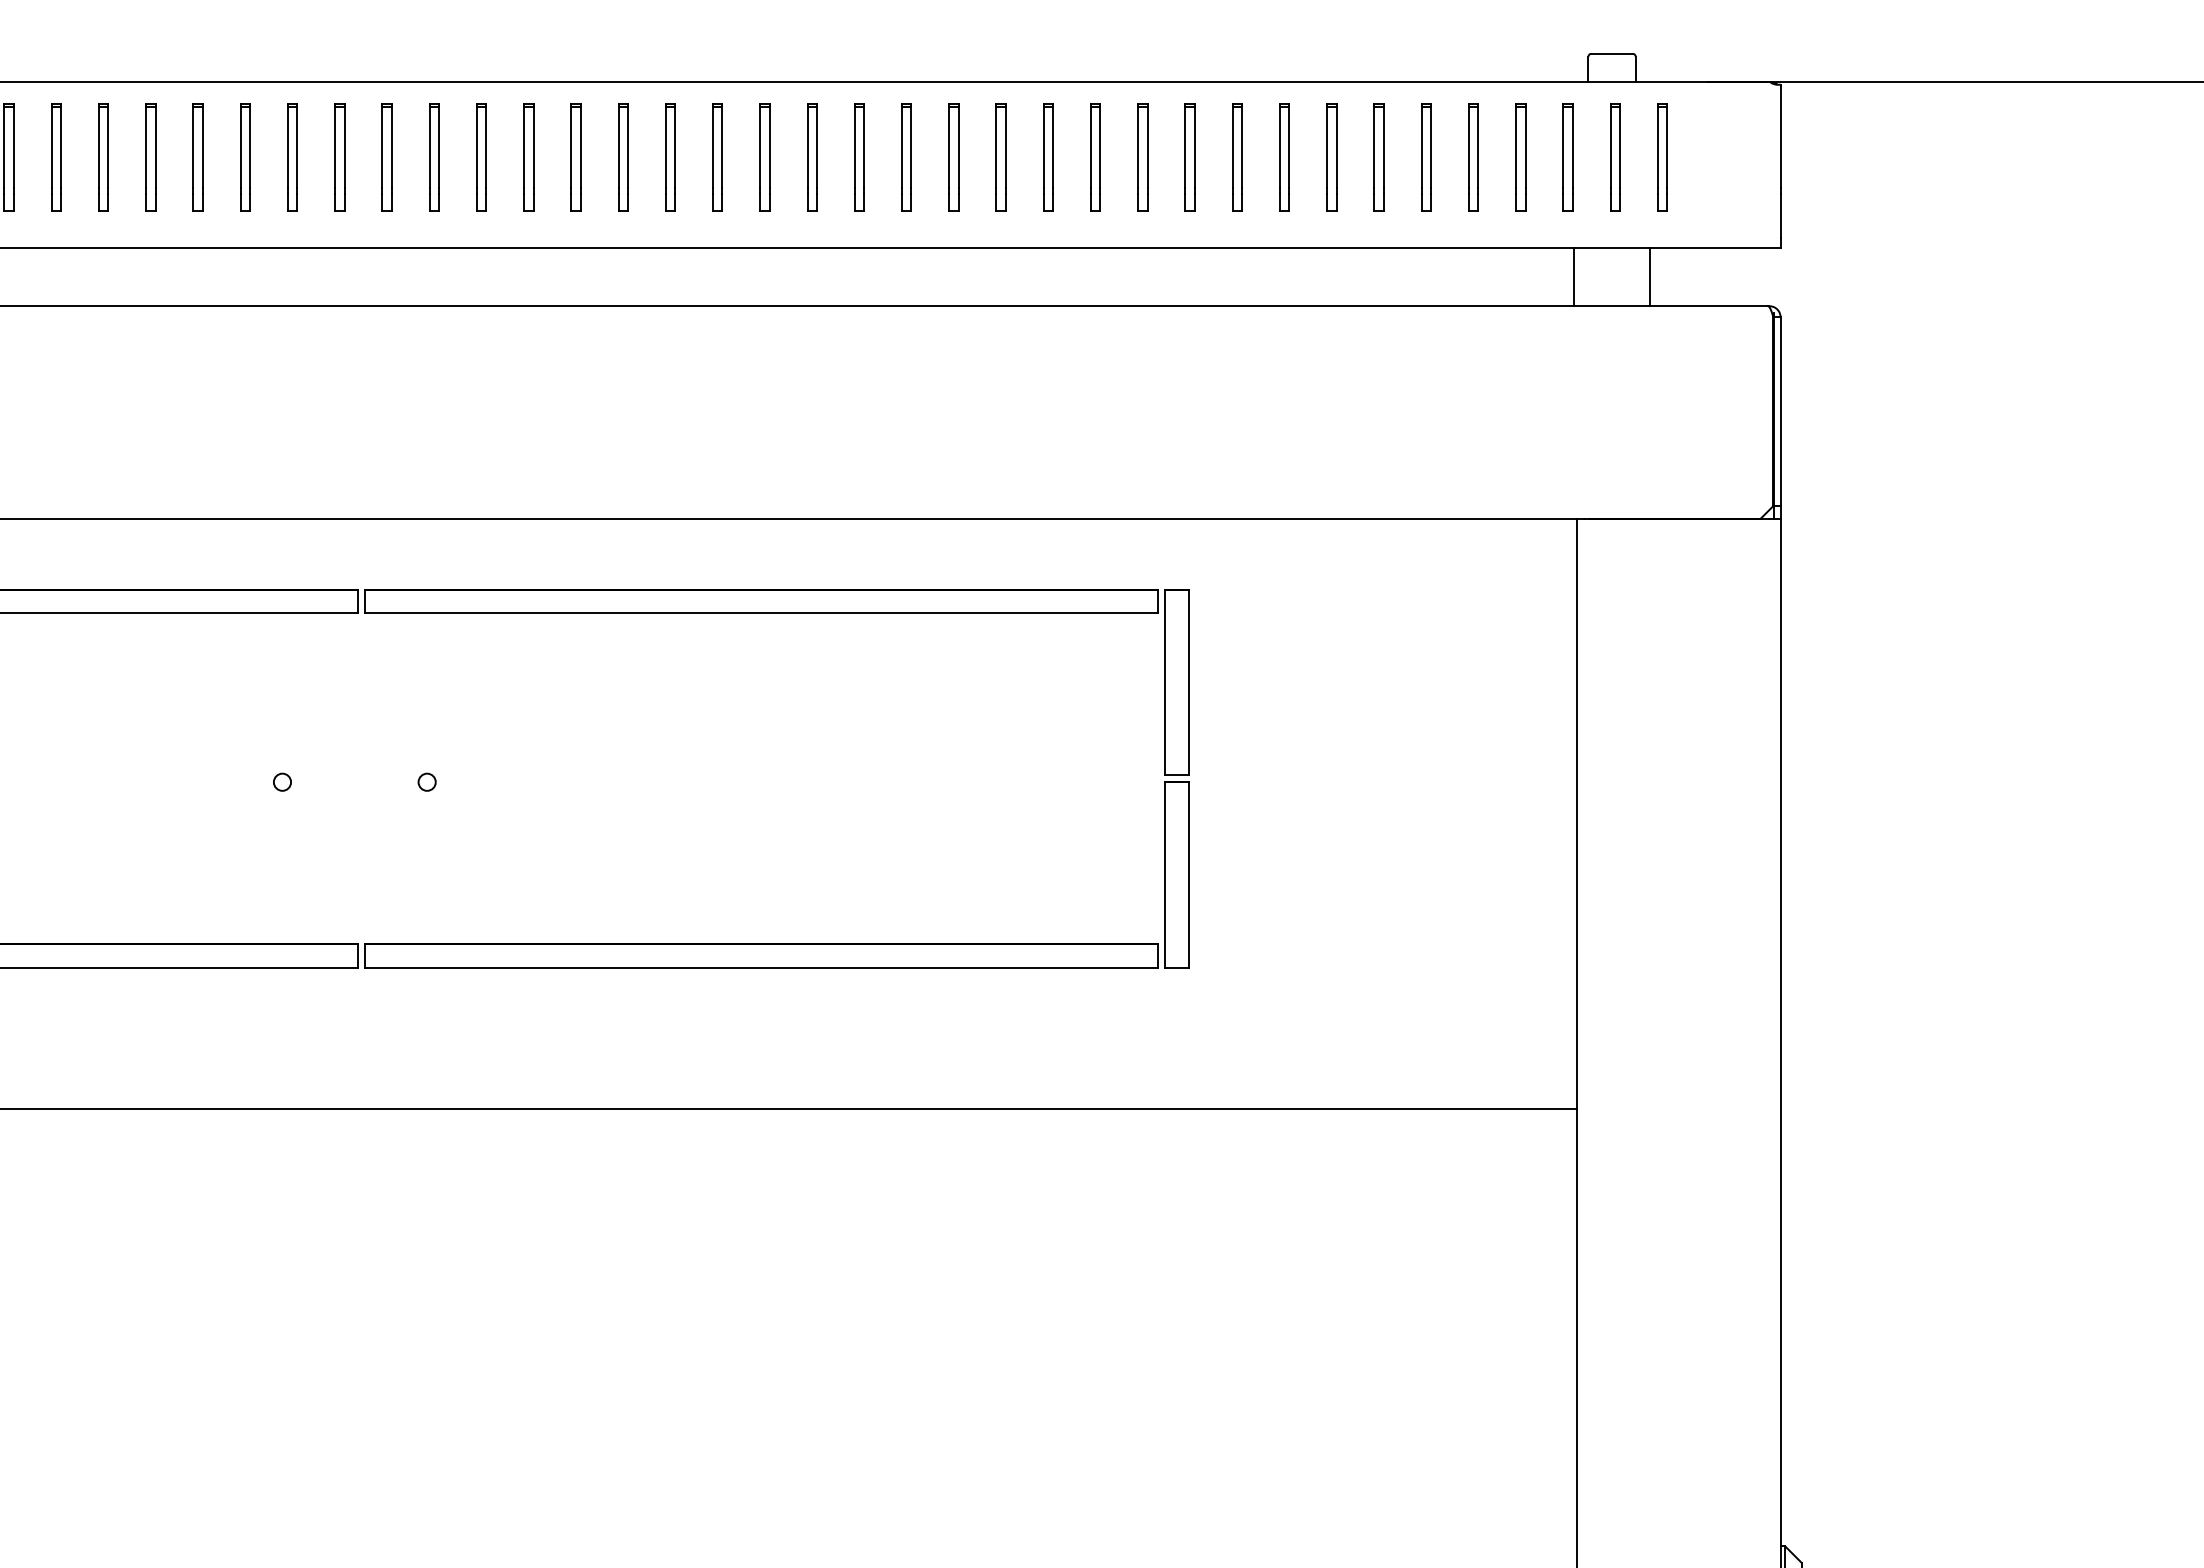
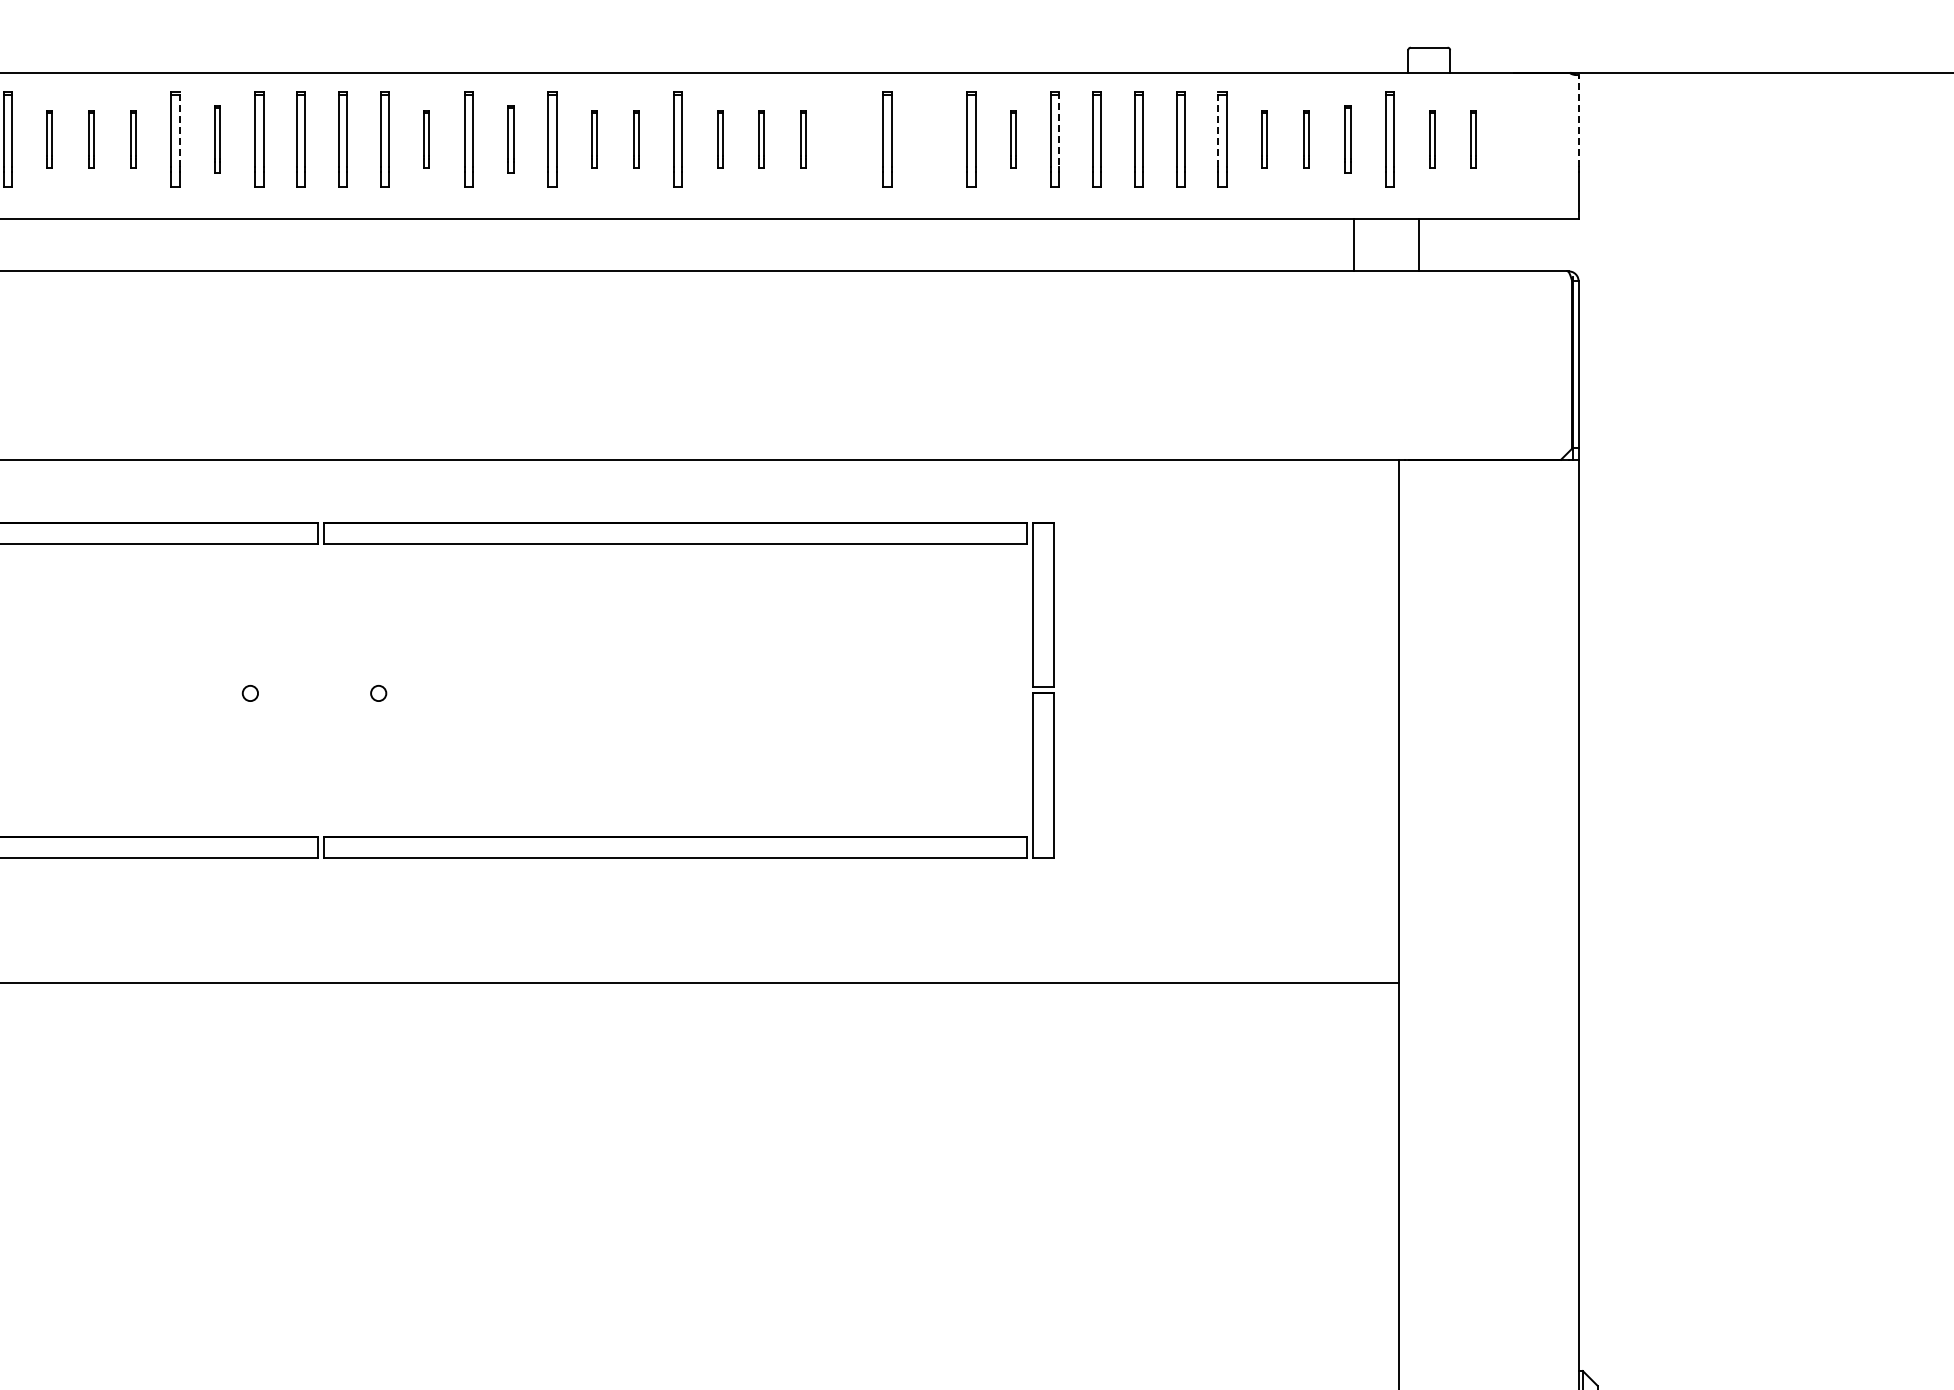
line: (1780, 137) -> (1578, 121), solid -> dashed
line: (202, 146) -> (179, 129), solid -> dashed
line: (1195, 146) -> (1059, 129), solid -> dashed
line: (1374, 146) -> (1218, 129), solid -> dashed
part: (55, 157) -> (49, 139), size x0.6
part: (103, 157) -> (91, 139), size x0.6
part: (150, 157) -> (133, 139), size x0.6
part: (245, 157) -> (217, 139), size x0.7
part: (481, 157) -> (426, 139), size x0.6
part: (575, 157) -> (510, 139), size x0.7
part: (670, 157) -> (594, 139), size x0.6
part: (717, 157) -> (636, 139), size x0.6
part: (811, 157) -> (719, 139), size x0.6
part: (858, 157) -> (761, 139), size x0.6
part: (906, 157) -> (803, 139), size x0.6
part: (953, 157) -> (845, 139), removed
part: (1048, 157) -> (929, 139), removed
part: (1142, 157) -> (1012, 139), size x0.6
part: (1426, 157) -> (1264, 139), size x0.6
part: (1473, 157) -> (1306, 139), size x0.6
part: (1521, 157) -> (1348, 139), size x0.7
part: (1614, 157) -> (1431, 139), size x0.6
part: (1662, 157) -> (1473, 139), size x0.6
line: (1574, 277) -> (1353, 245), moved
line: (1649, 277) -> (1418, 245), moved

